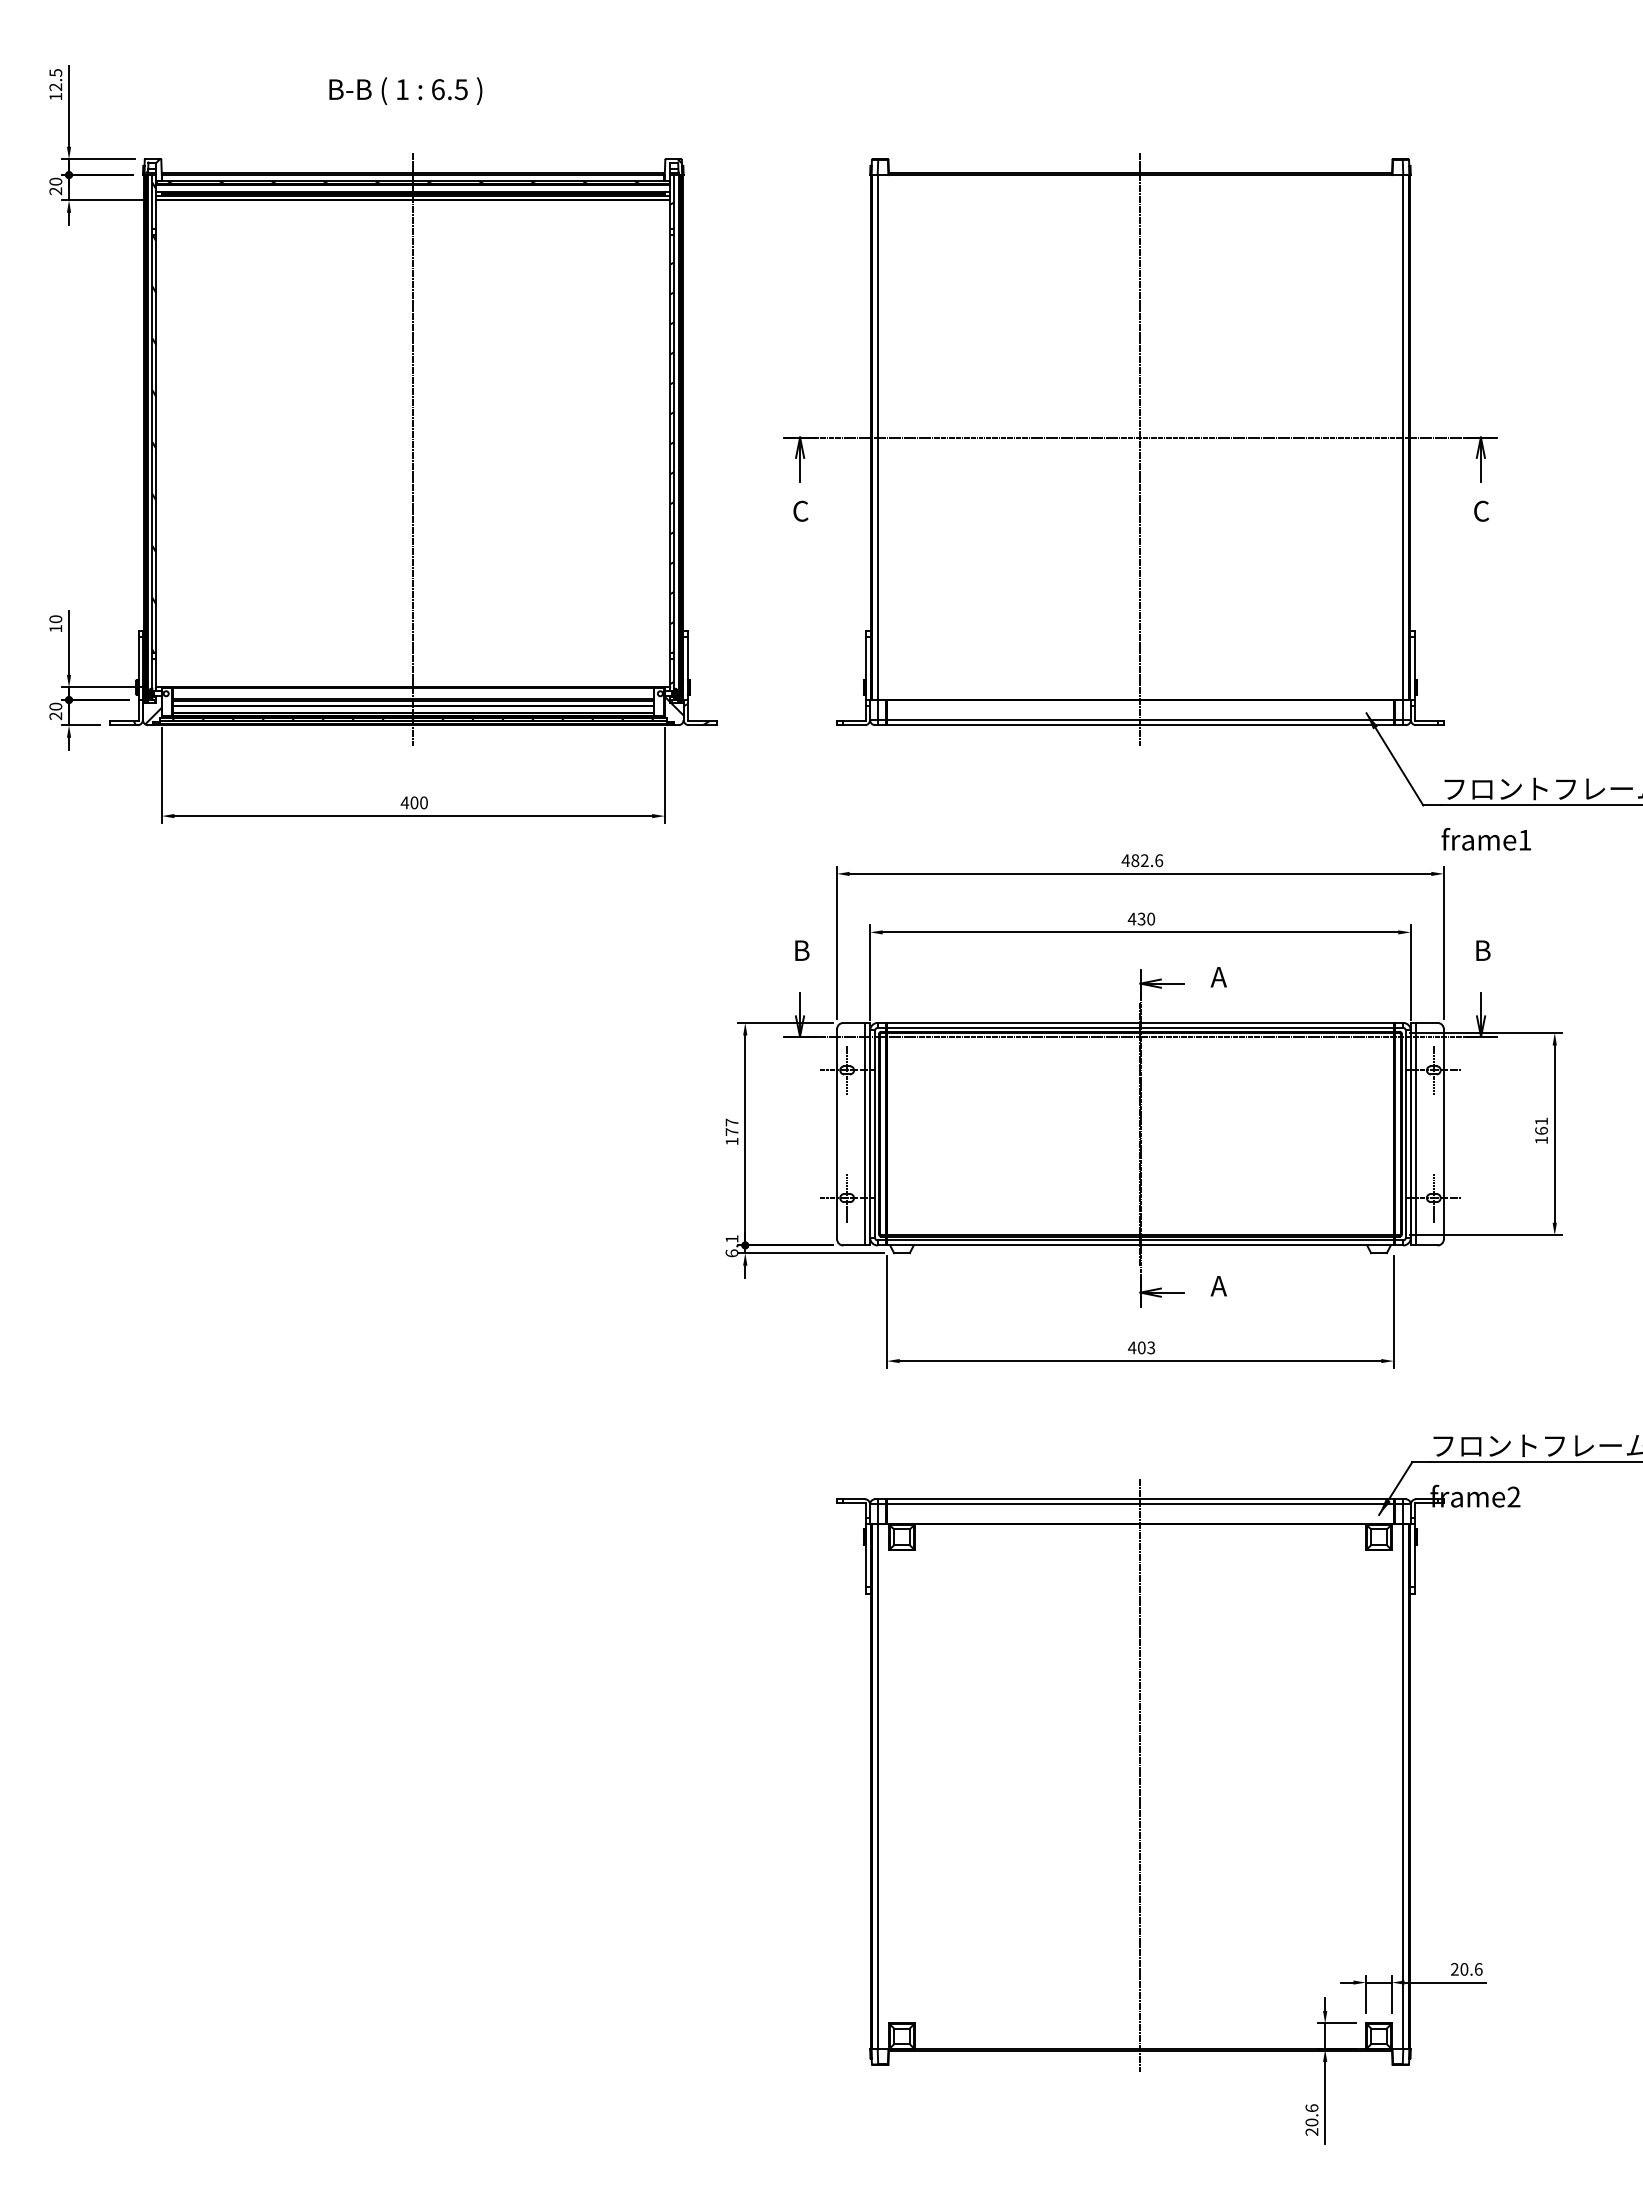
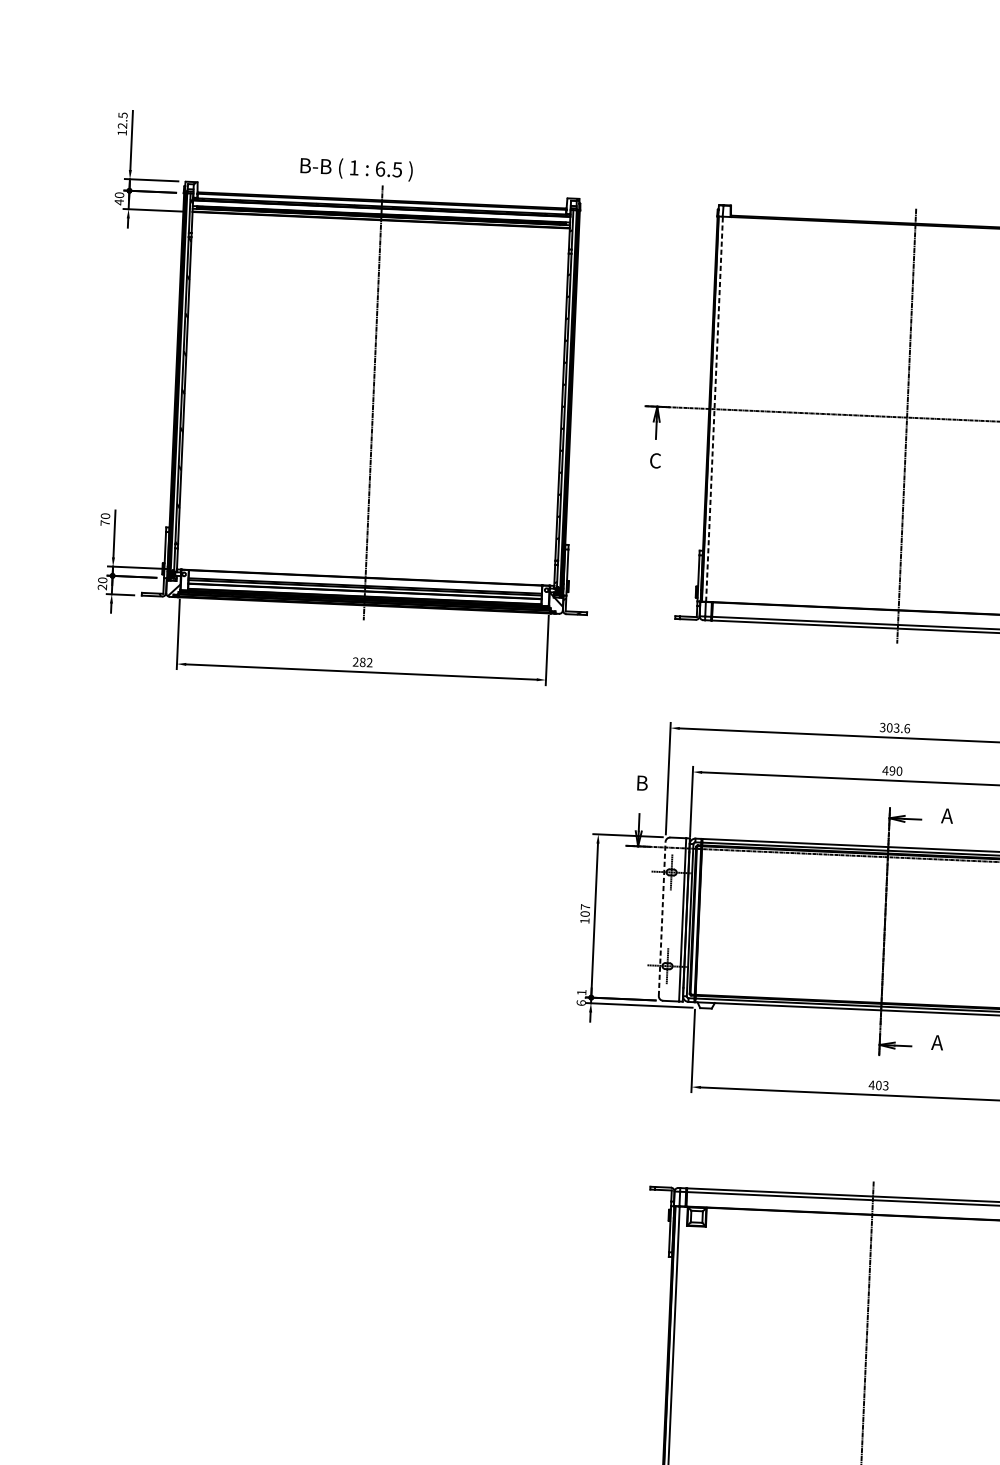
text: (405, 90) -> (356, 168), moved
text: (55, 191) -> (119, 202), 20 -> 40
line: (878, 437) -> (714, 409), solid -> dashed
text: (55, 628) -> (105, 522), 10 -> 70
text: (413, 802) -> (362, 662), 400 -> 282
text: (1134, 860) -> (889, 727), 482.6 -> 303.6
text: (1141, 919) -> (892, 771), 430 -> 490
text: (731, 1131) -> (584, 913), 177 -> 107
line: (837, 1134) -> (662, 919), solid -> dashed

